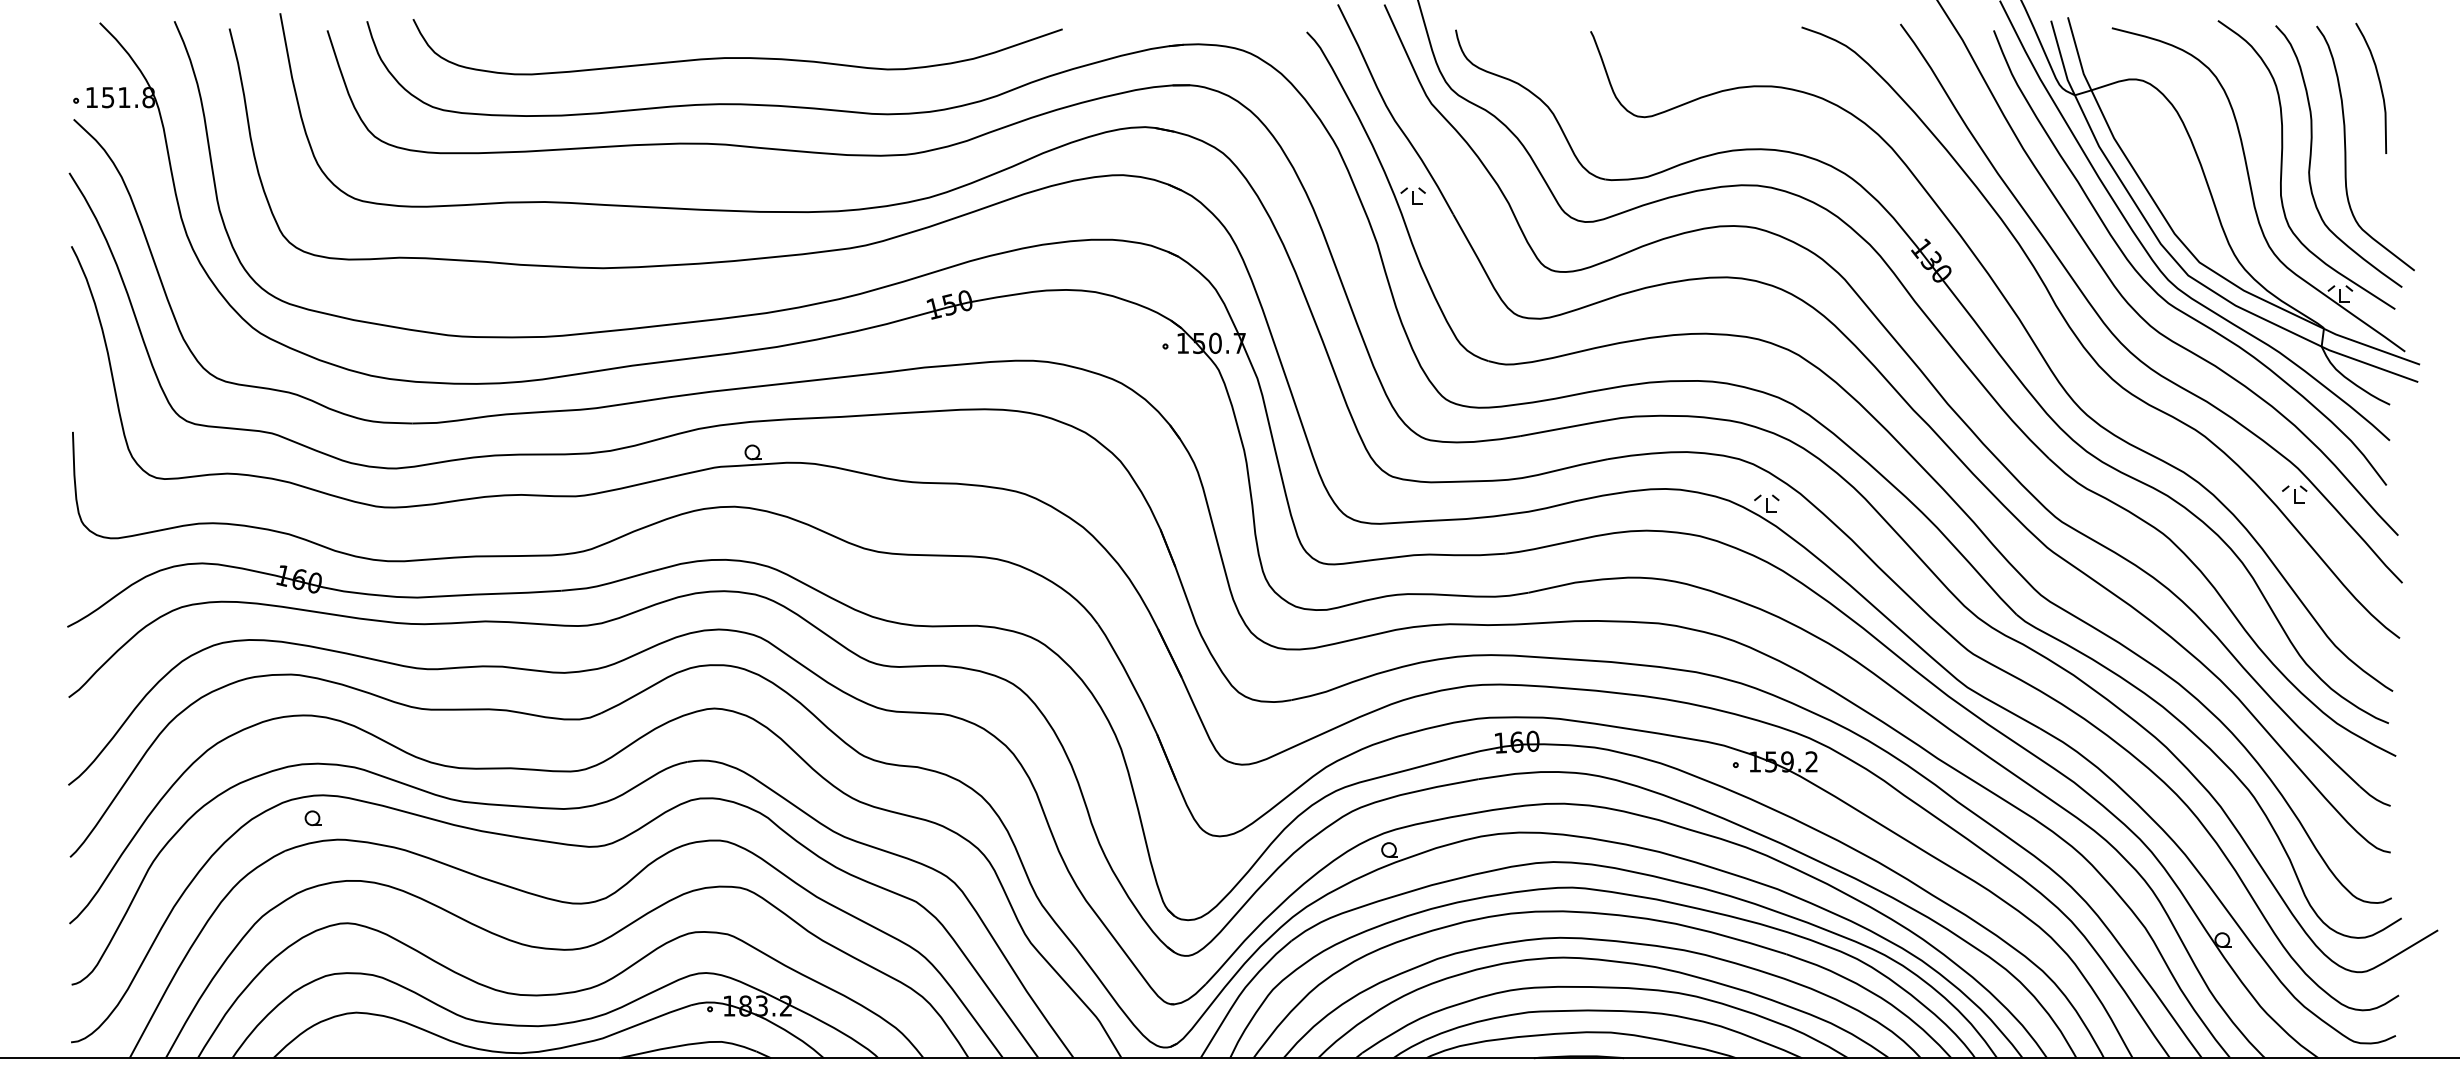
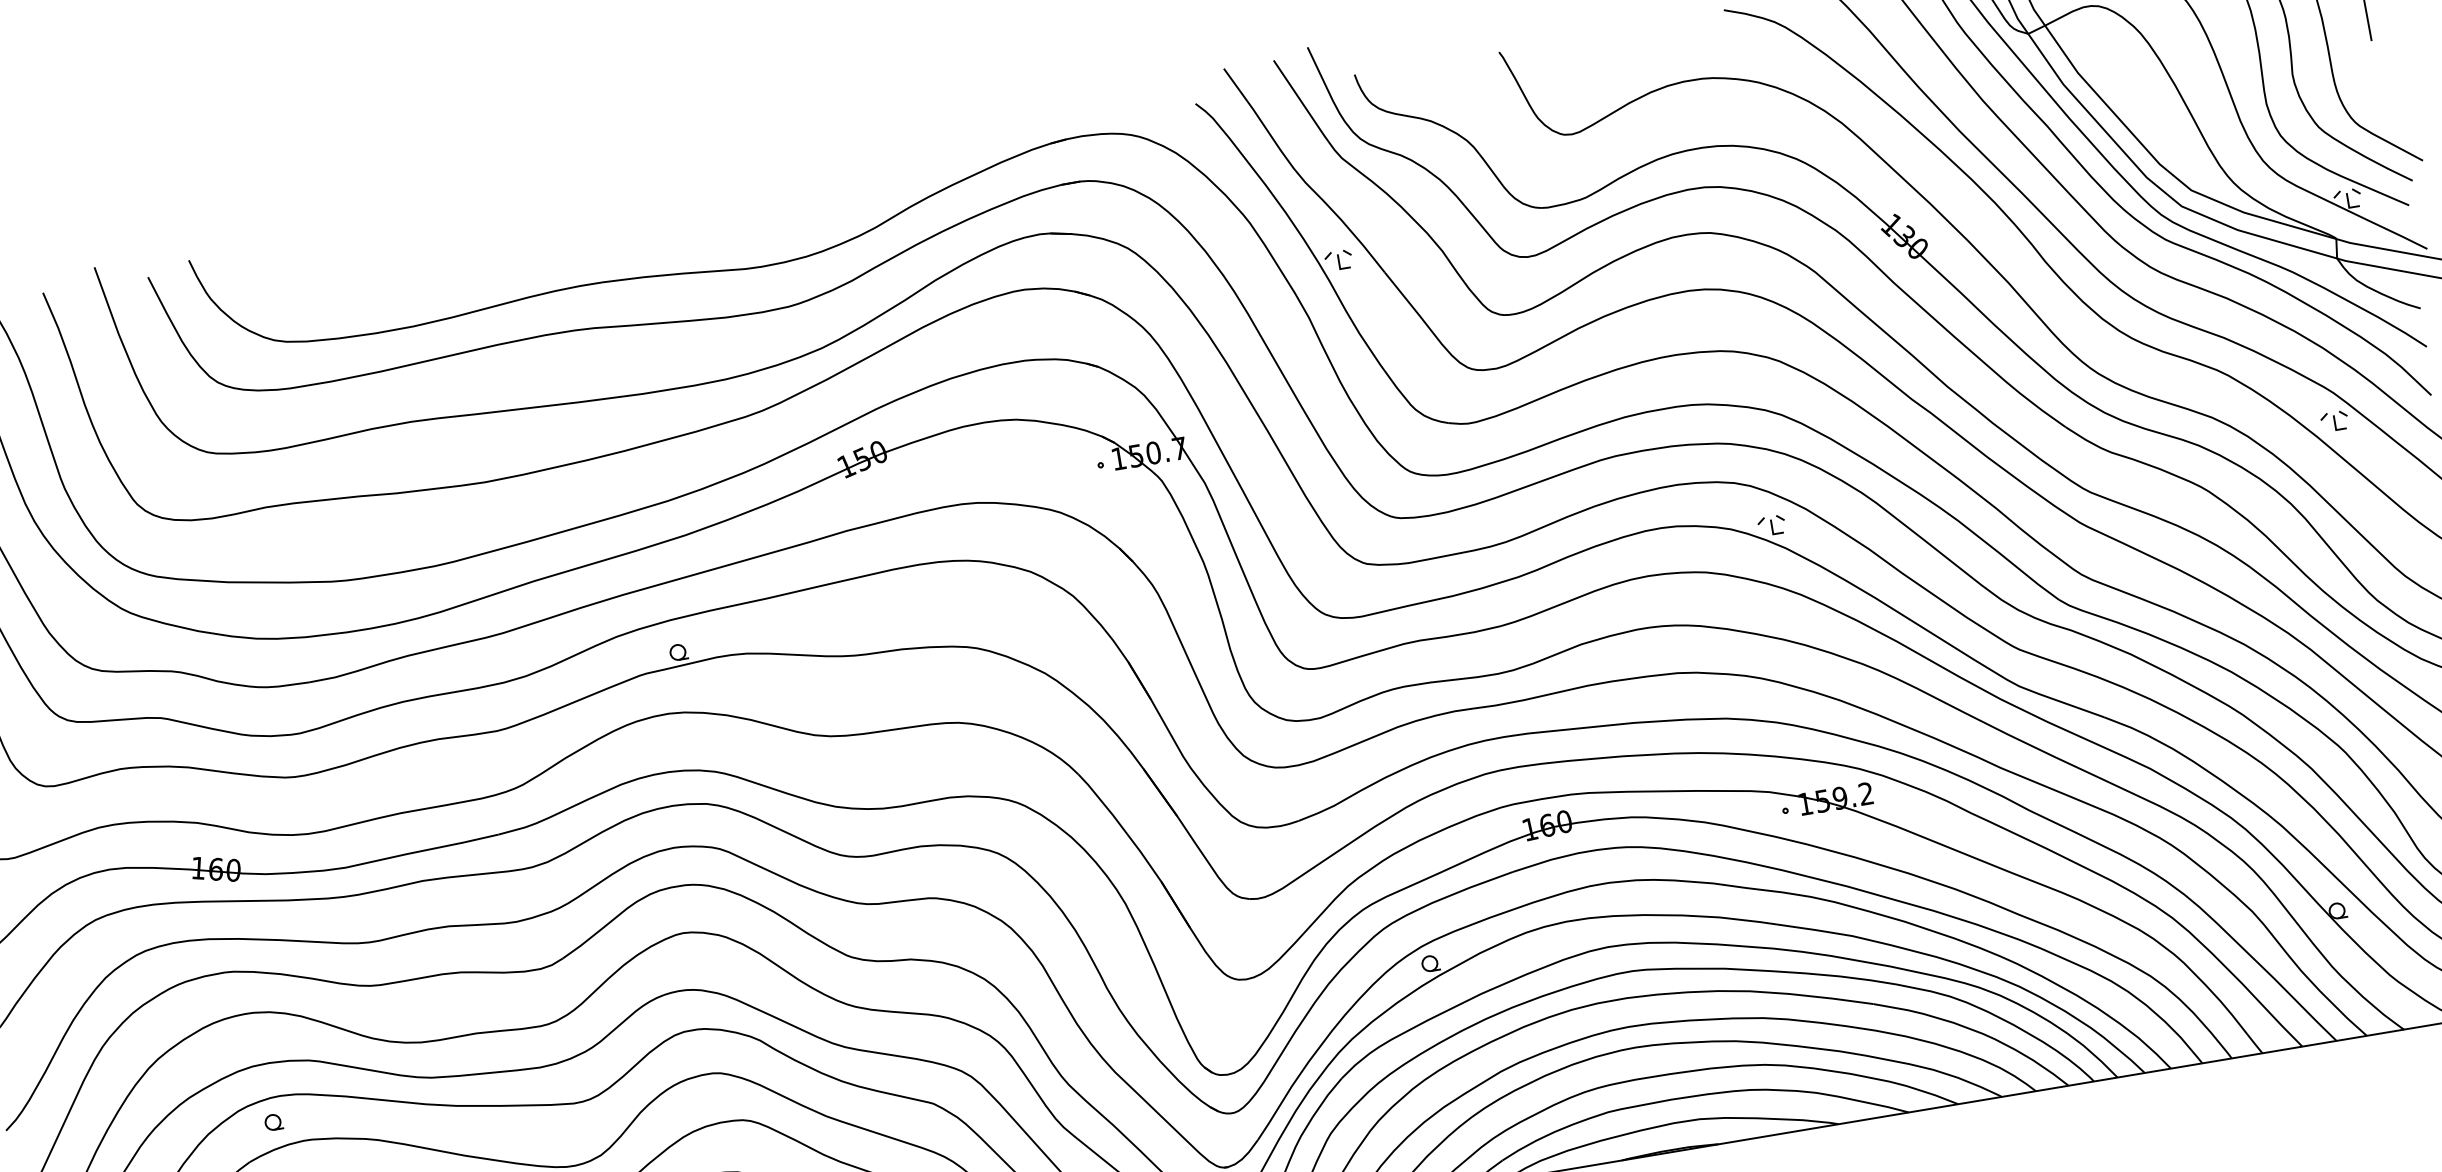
curve: (737, 57) -> (591, 232), removed

